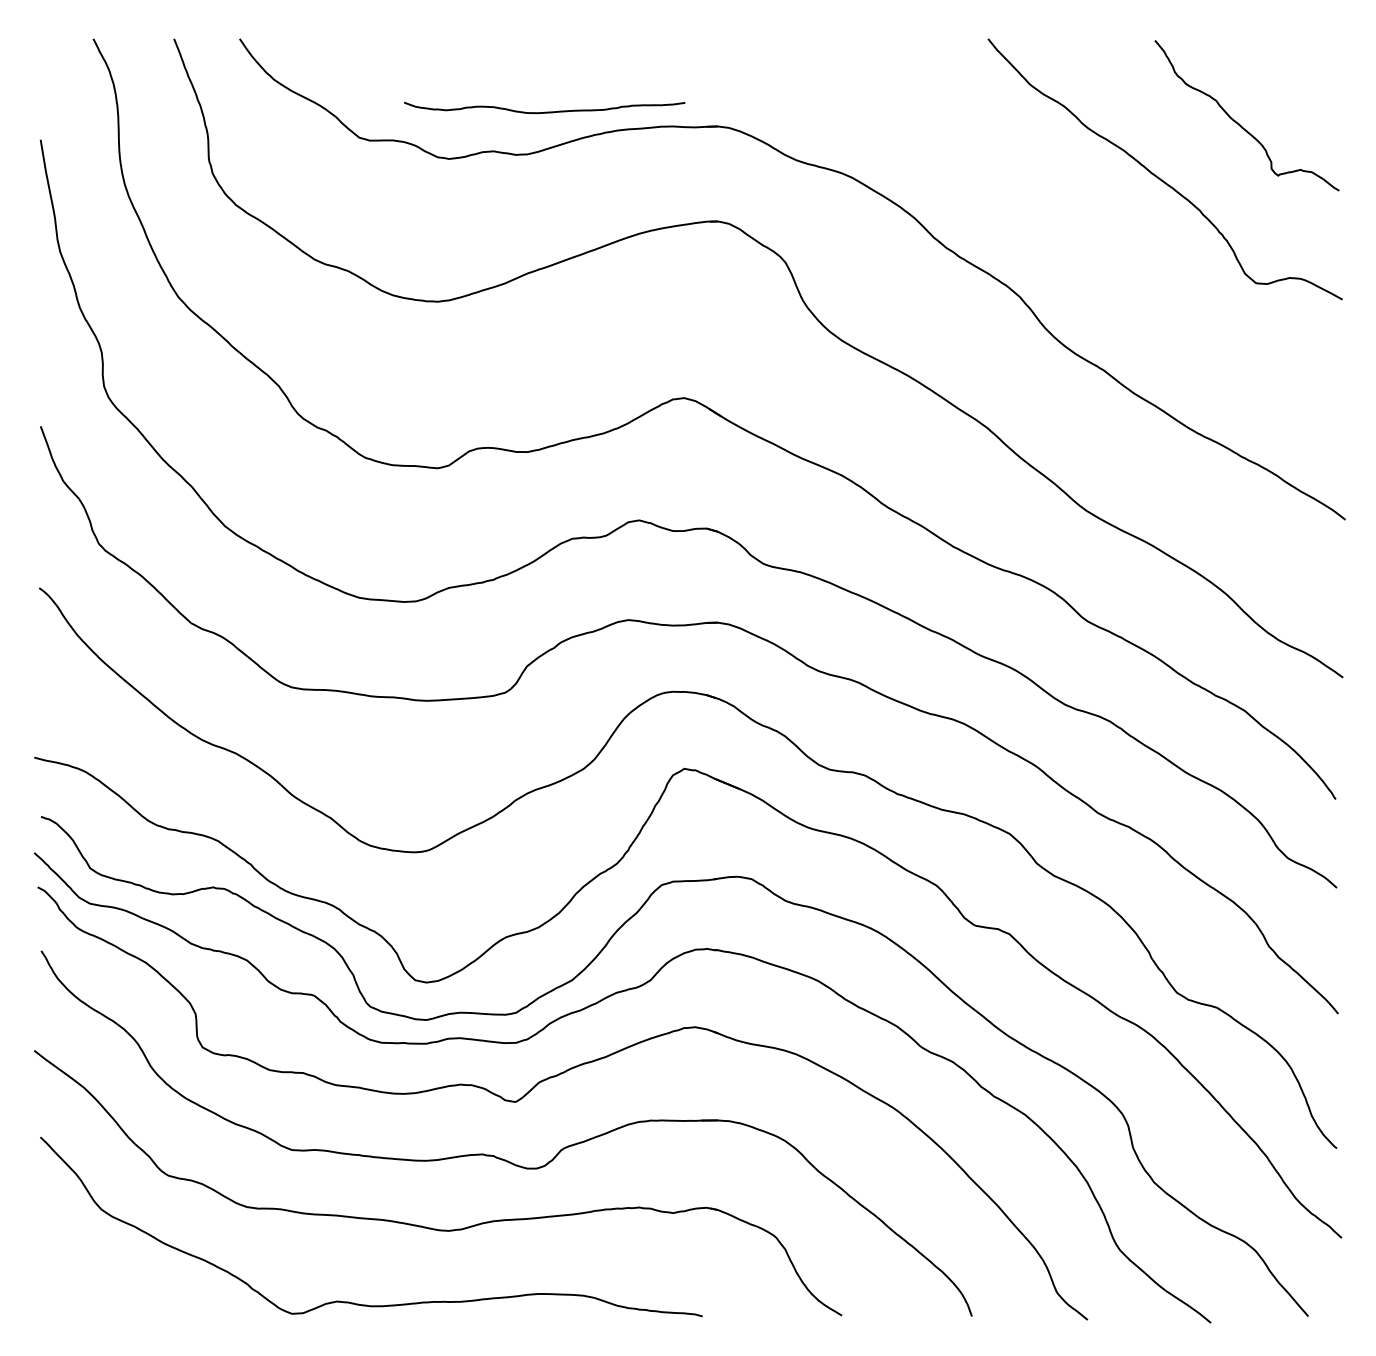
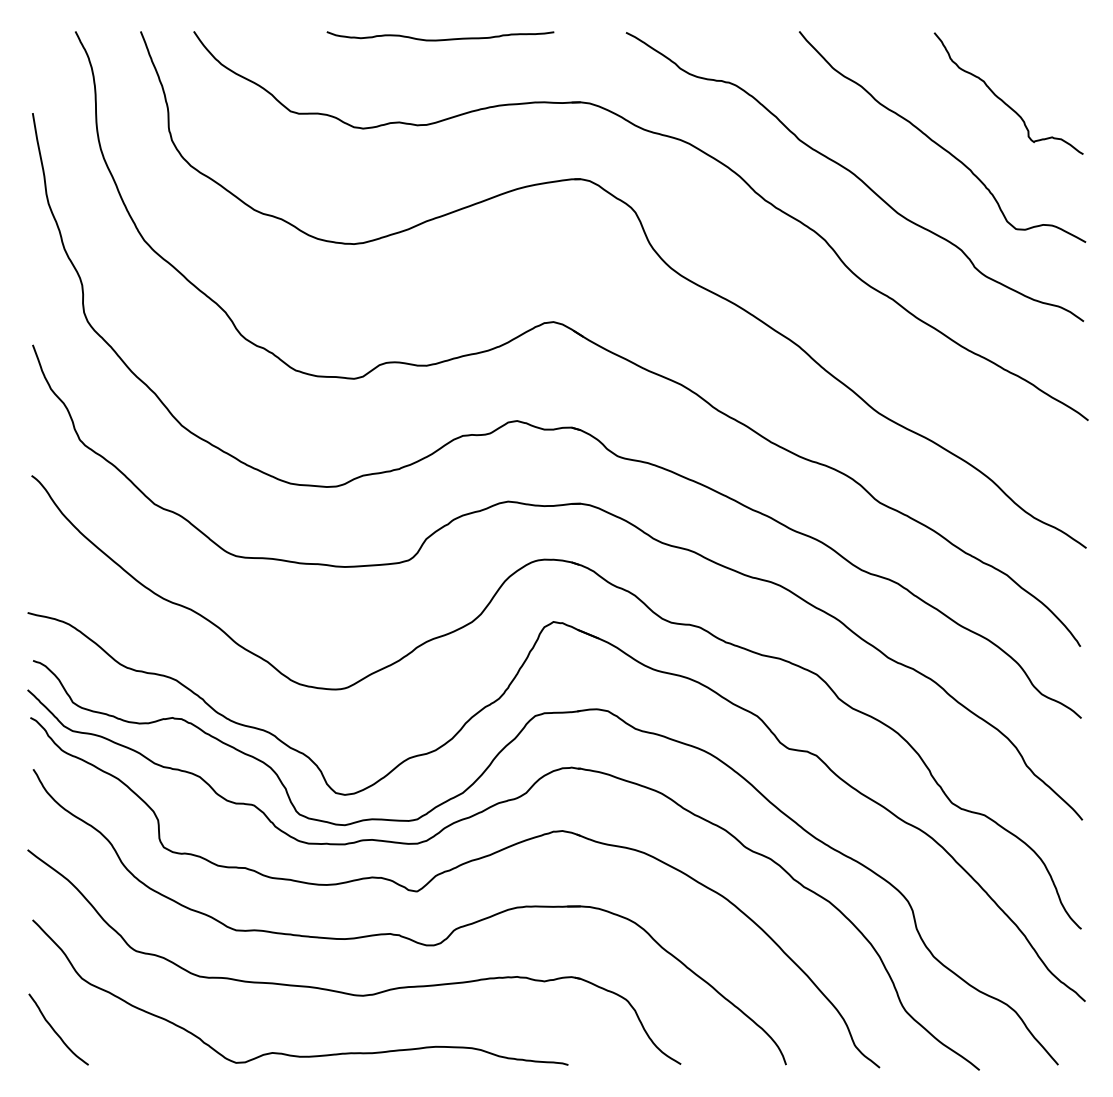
curve: (544, 111) -> (440, 39), moved
curve: (1057, 218) -> (855, 176), added
curve: (69, 1275) -> (56, 1031), added

